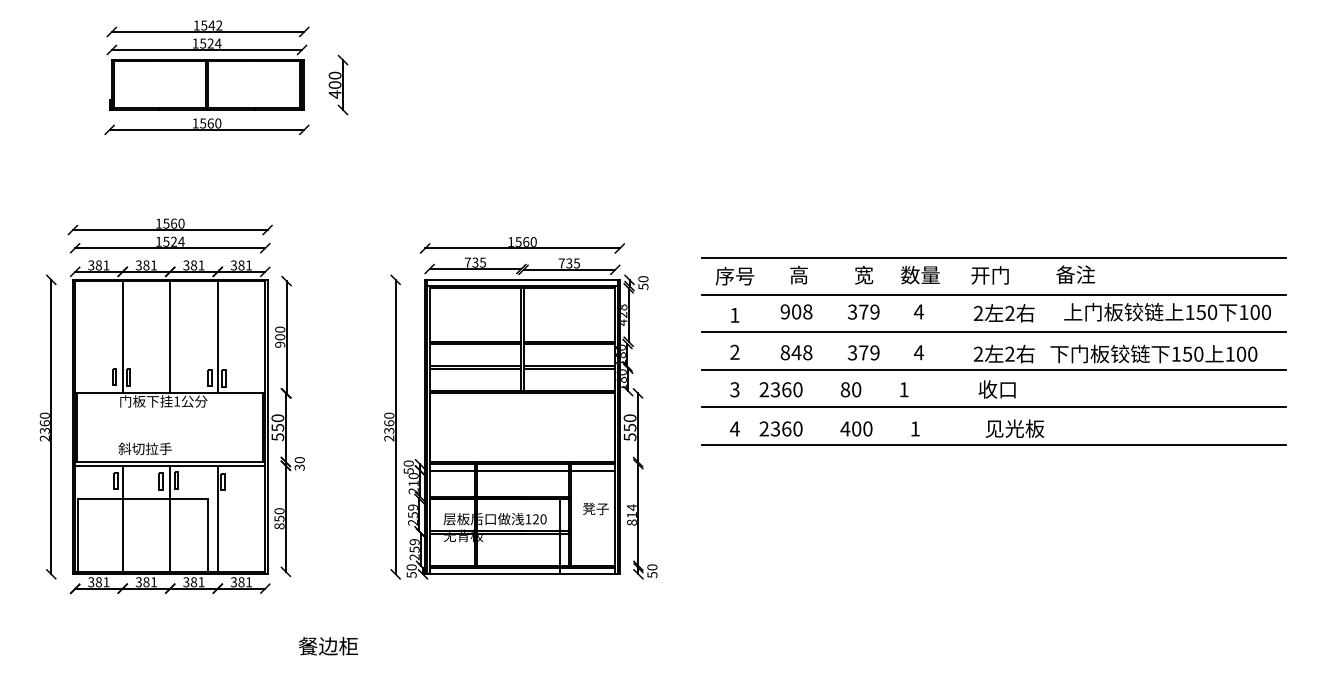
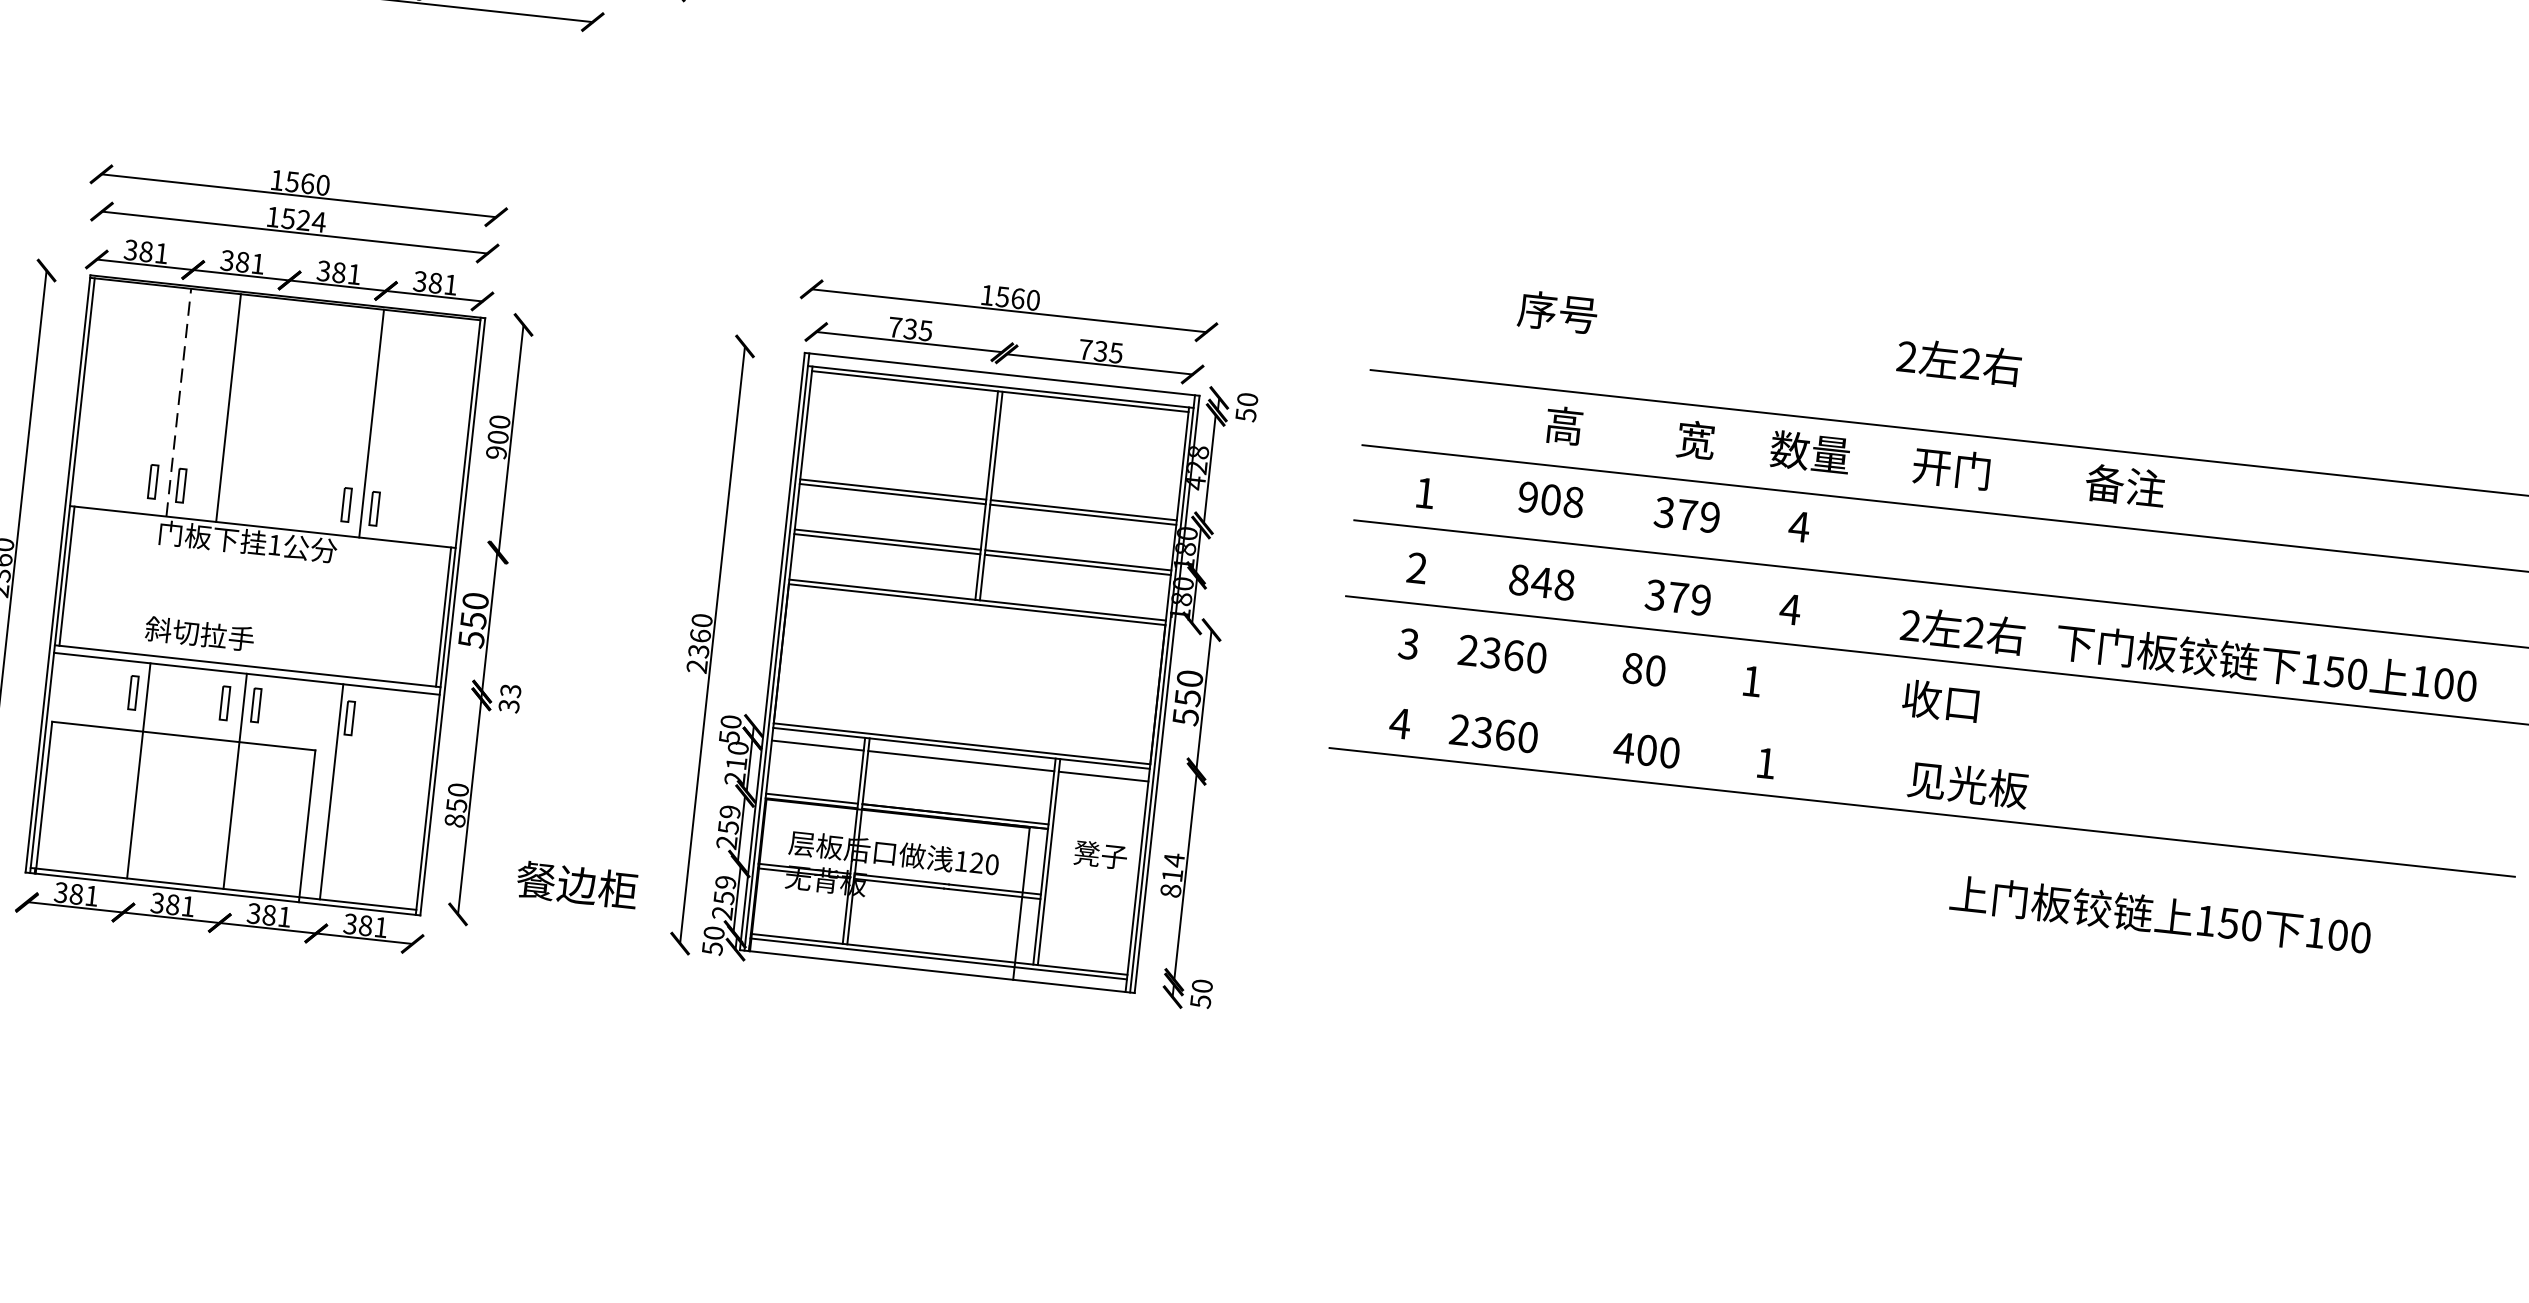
text: (734, 275) -> (1557, 310), moved
text: (1167, 312) -> (2160, 916), moved
text: (1003, 313) -> (1957, 362), moved
line: (122, 336) -> (178, 401), solid -> dashed
line: (170, 337) -> (228, 408), moved
line: (993, 407) -> (1929, 737), removed
text: (299, 460) -> (510, 691), 30 -> 33
text: (328, 646) -> (577, 885), moved

